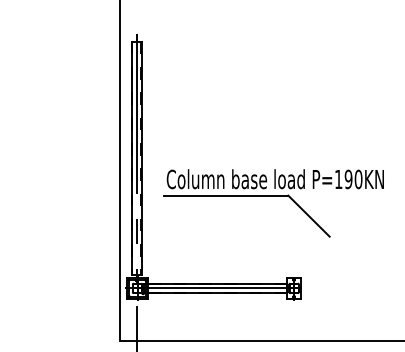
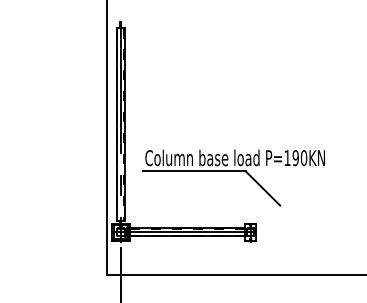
part: (273, 202) -> (233, 177), moved

